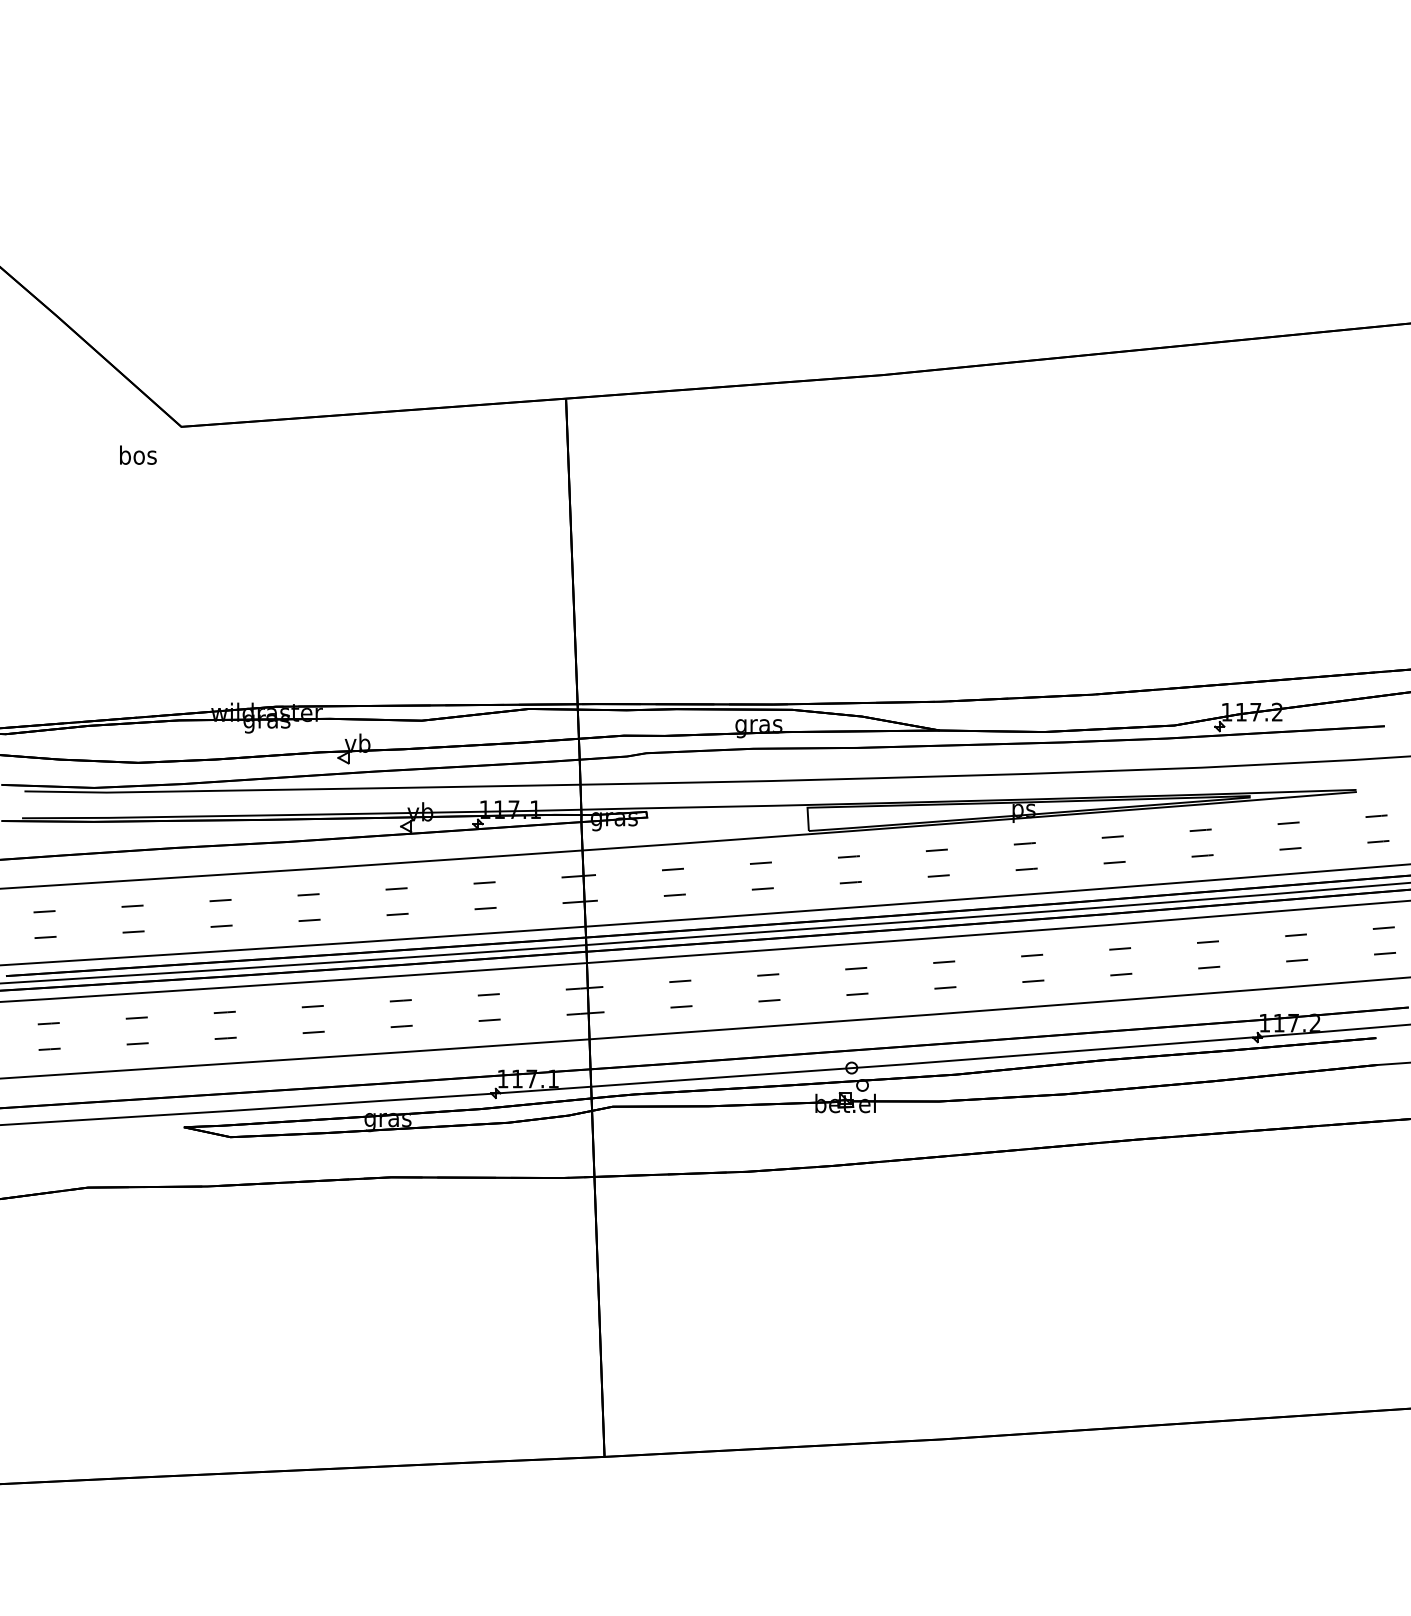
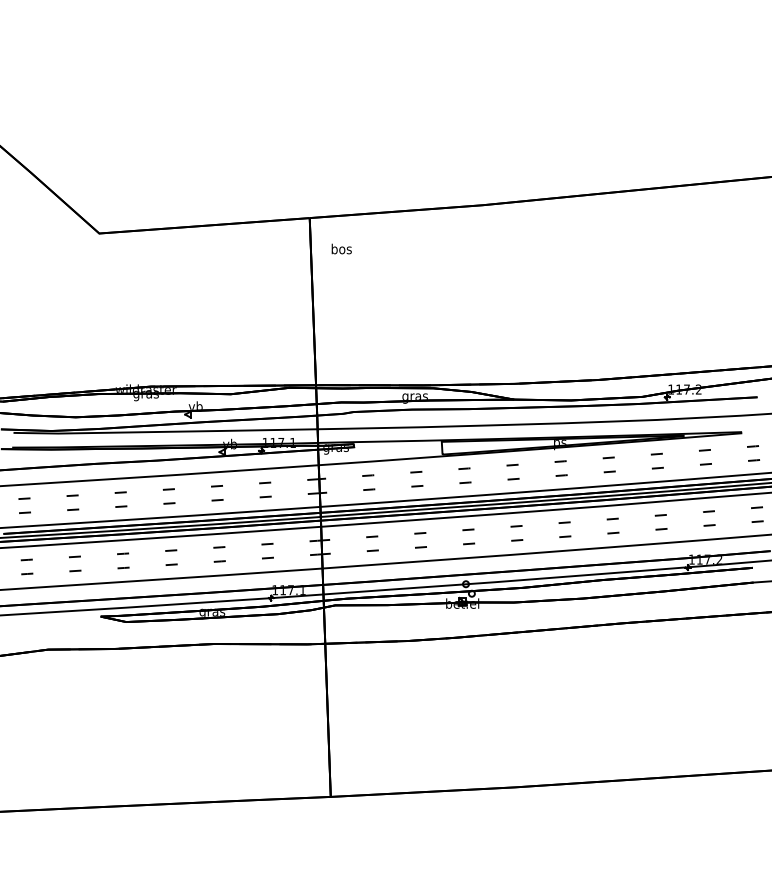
text: (137, 454) -> (341, 248), moved

